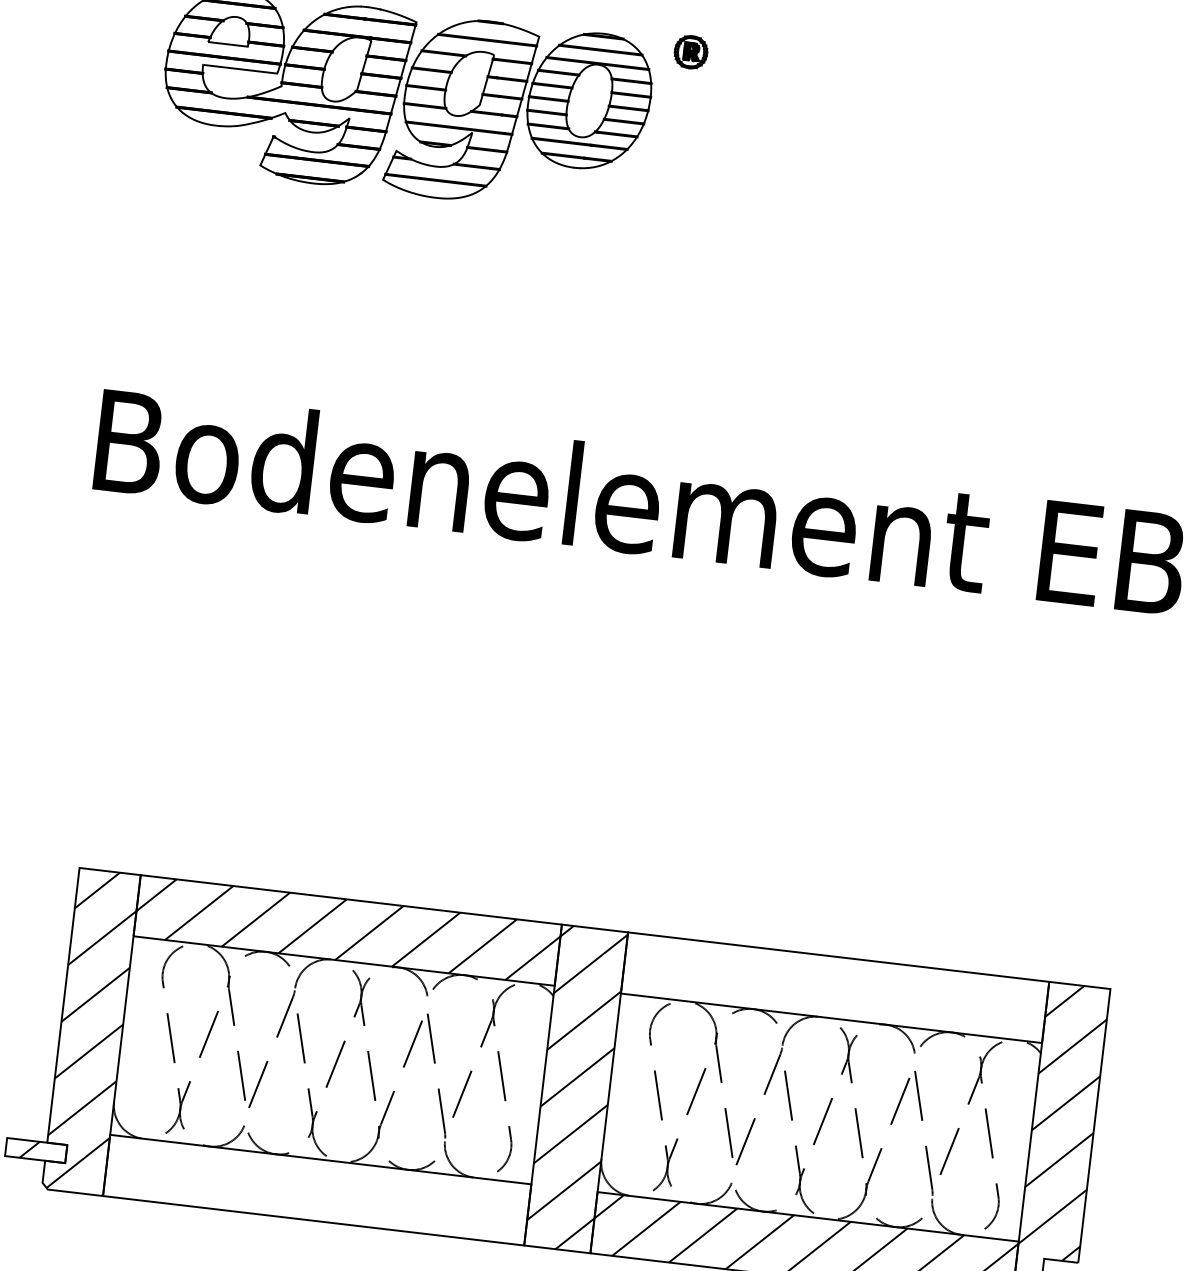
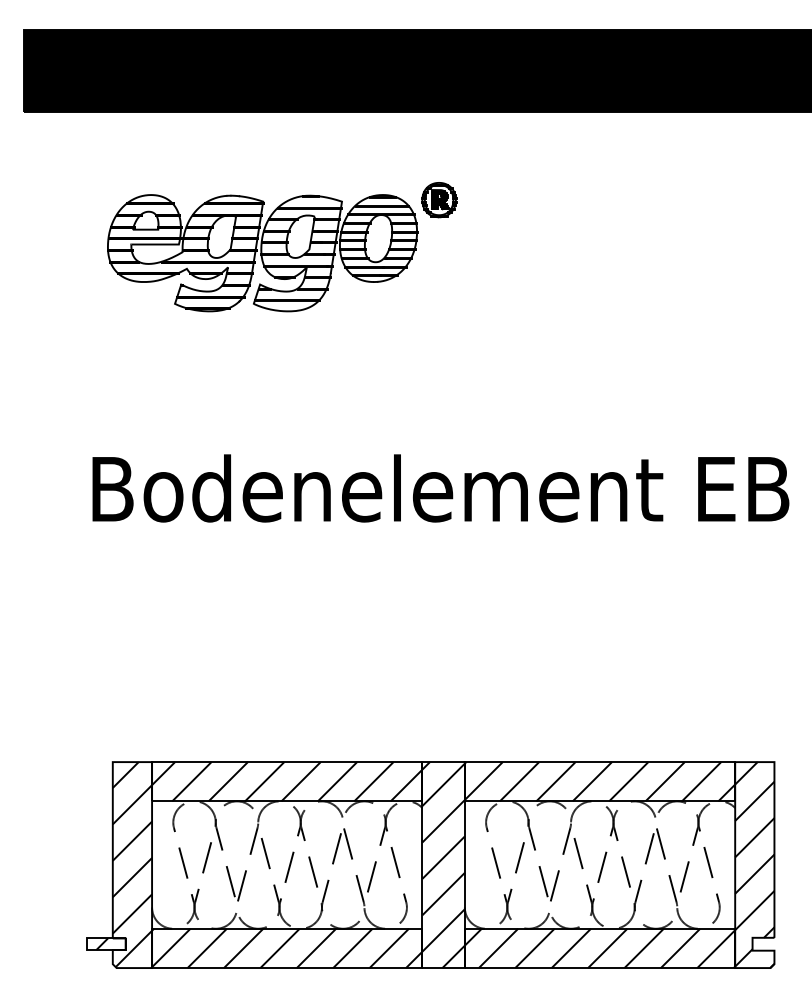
part: (691, 52) -> (439, 200), size x1.67
hatch: (834, 987) -> (599, 781), added
hatch: (317, 1190) -> (287, 948), added

